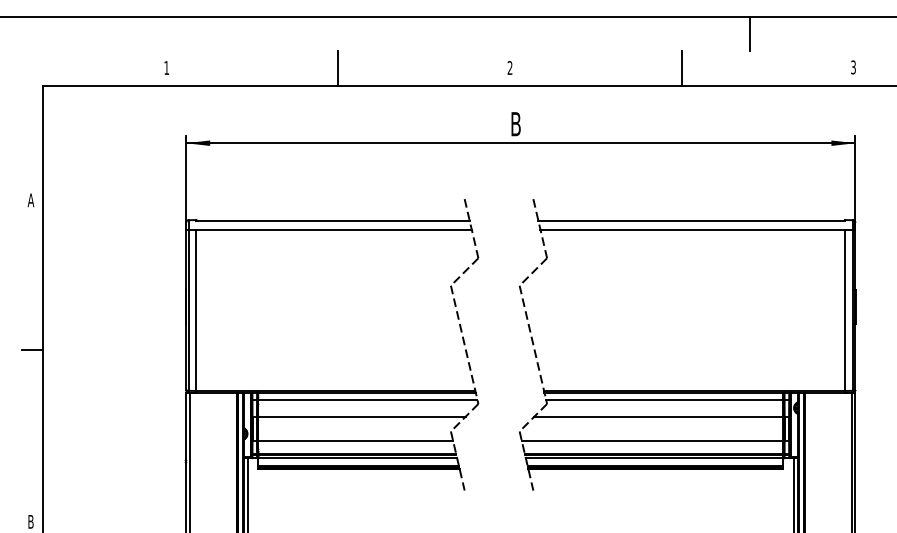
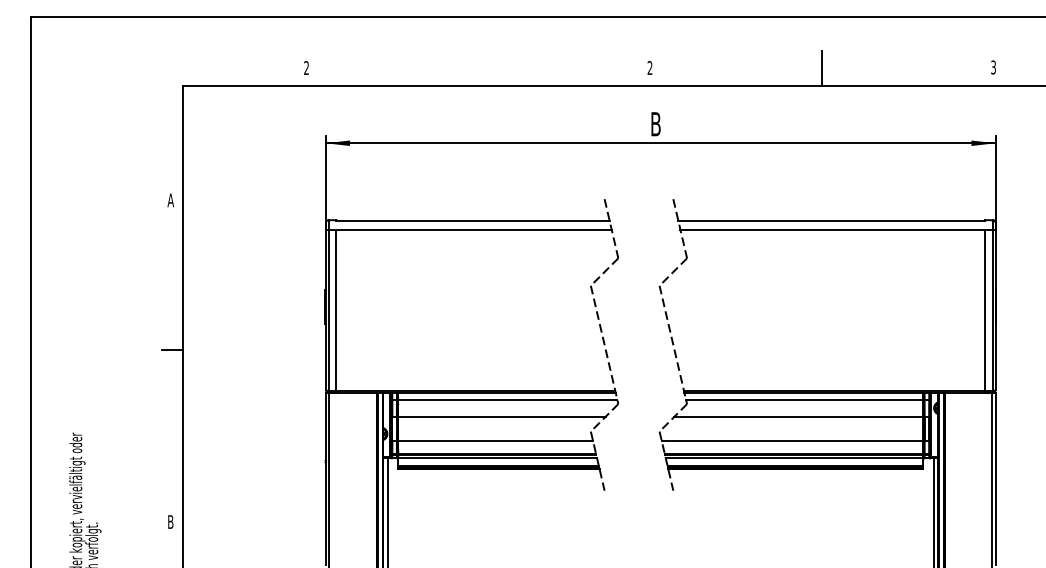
line: (750, 33) -> (890, 33), removed
text: (166, 67) -> (306, 67), 1 -> 2
line: (338, 68) -> (478, 68), removed

